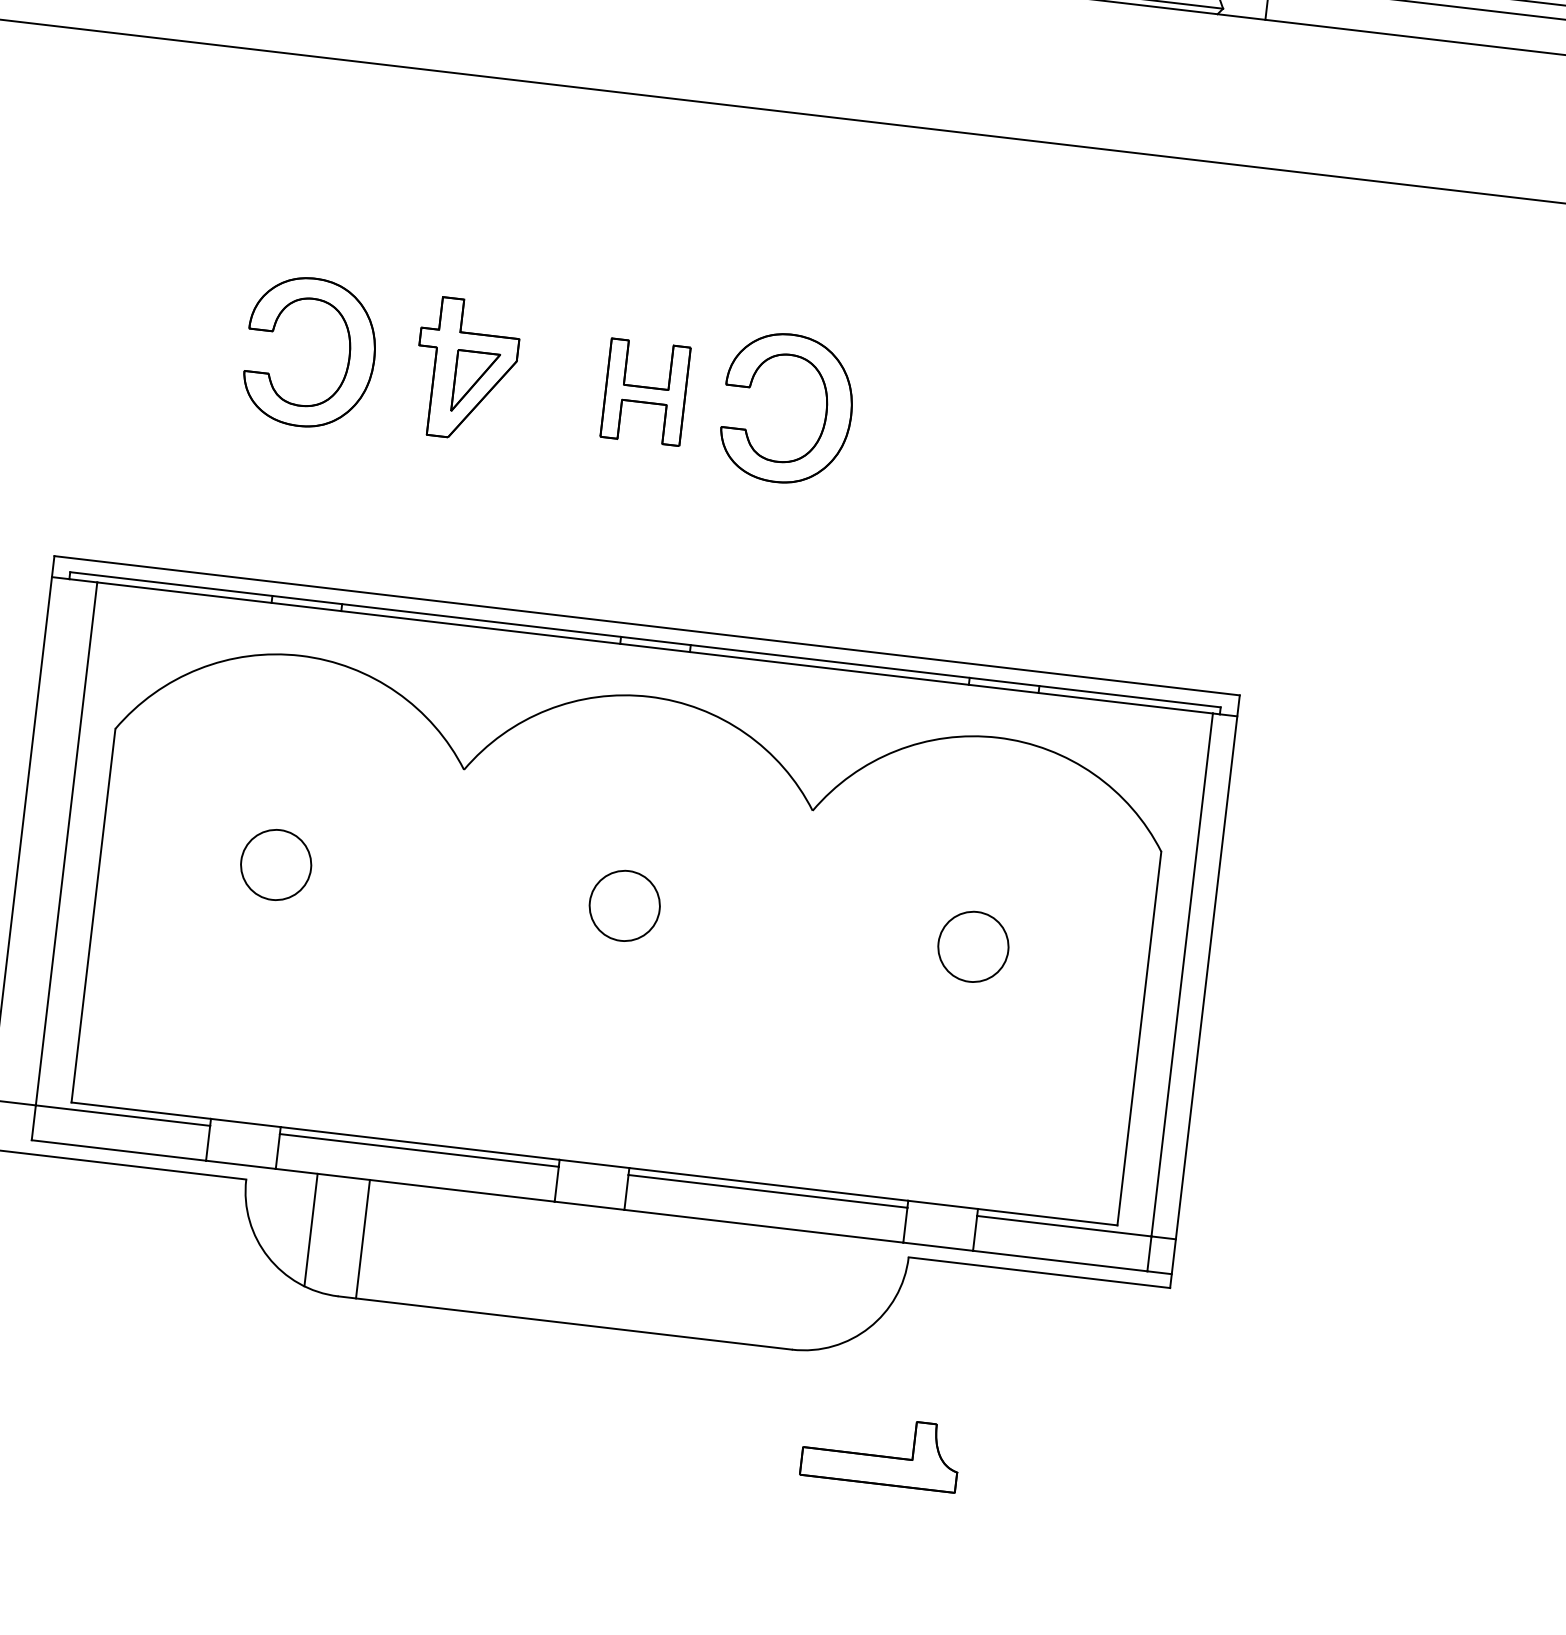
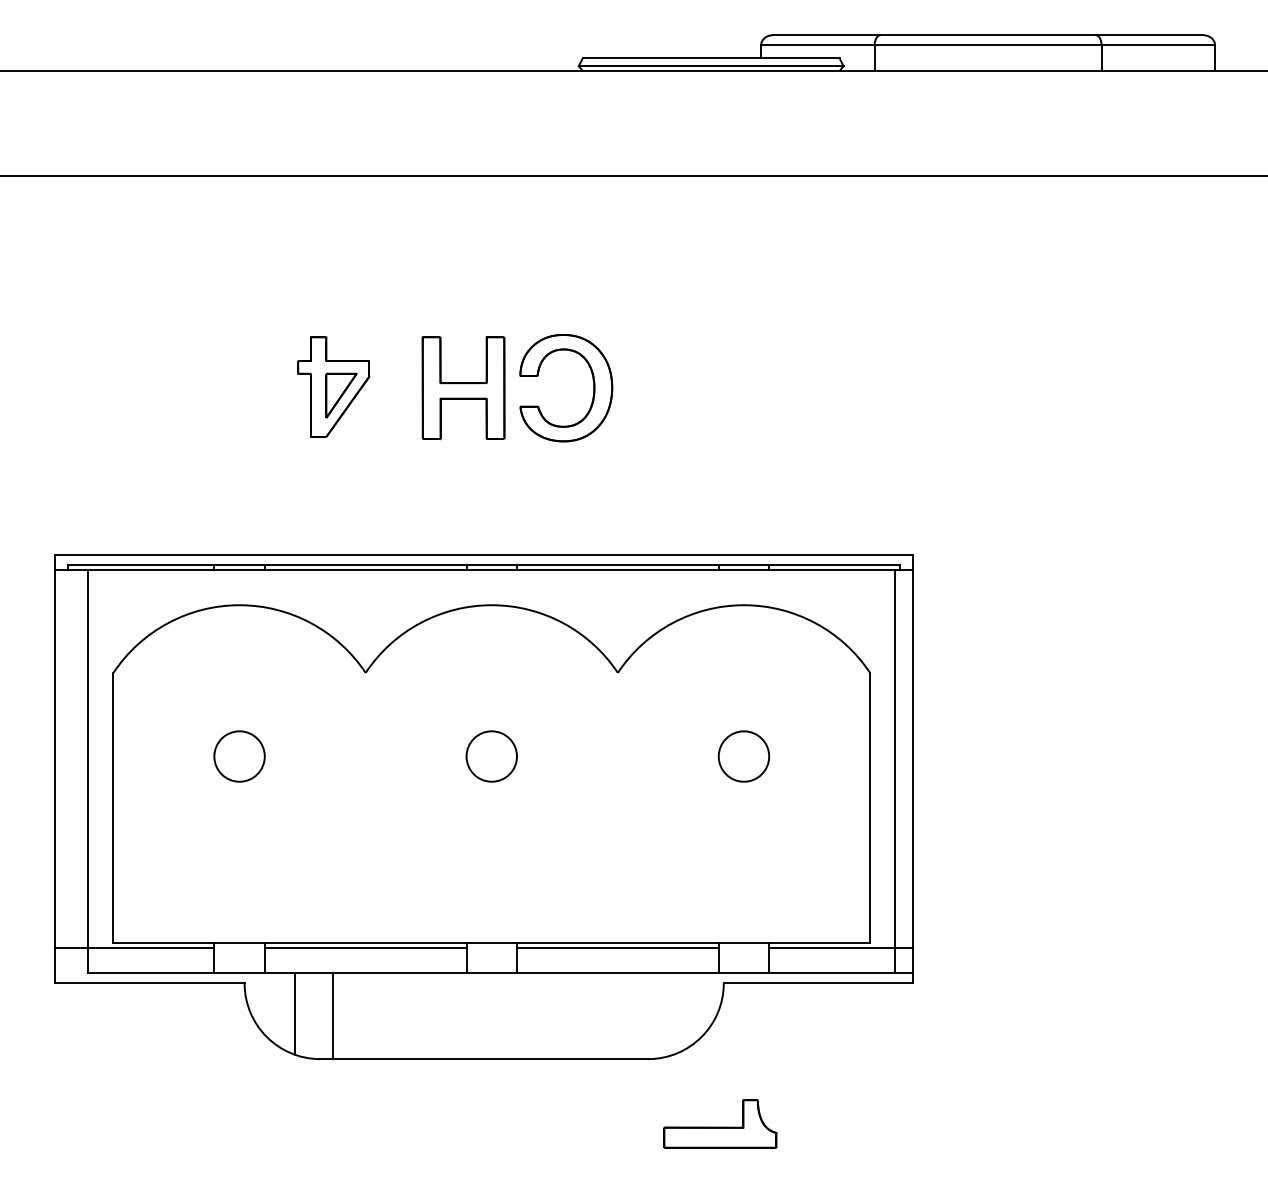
part: (348, 357) -> (248, 388), removed
part: (645, 392) -> (463, 388), size x1.43

